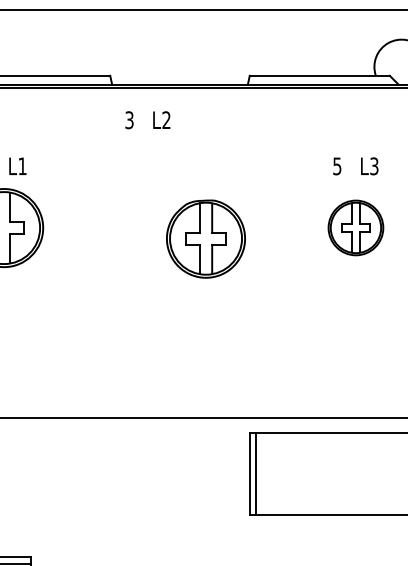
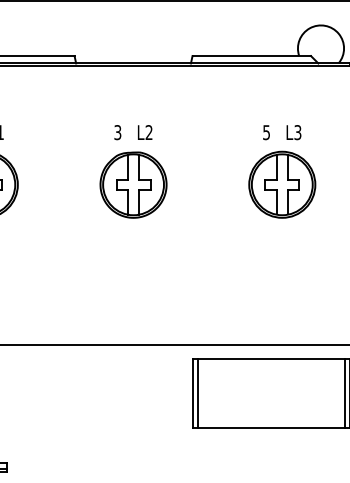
text: (148, 120) -> (133, 132), moved
part: (356, 227) -> (282, 184), size x1.43
part: (205, 238) -> (133, 184), moved

